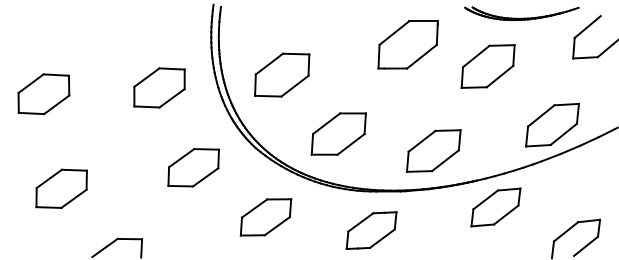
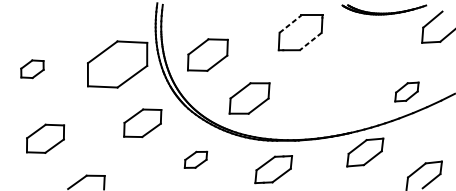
line: (394, 33) -> (290, 24), solid -> dashed
line: (421, 56) -> (310, 41), solid -> dashed
part: (487, 66) -> (359, 48), removed
part: (159, 87) -> (117, 64), size x1.6
part: (43, 94) -> (32, 69), size x0.6
part: (552, 125) -> (406, 92), size x0.6
part: (433, 150) -> (319, 110), removed
part: (265, 217) -> (195, 159), size x0.6

